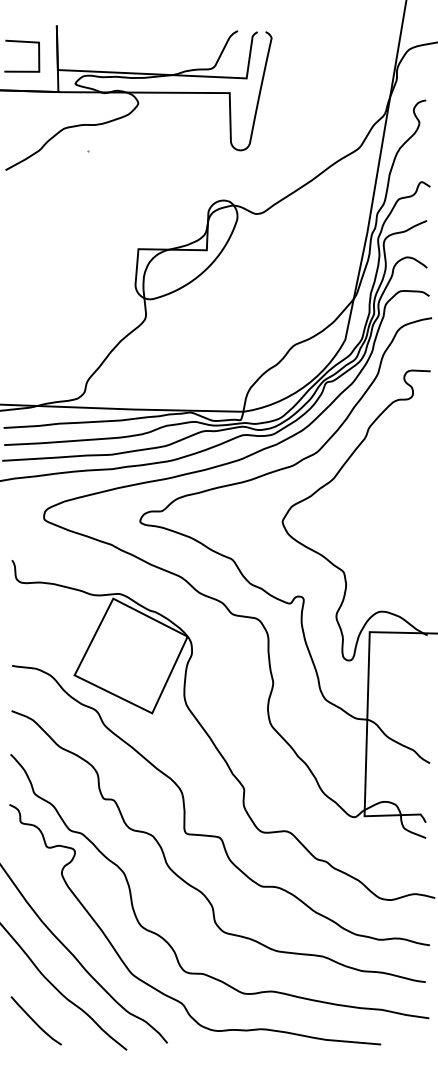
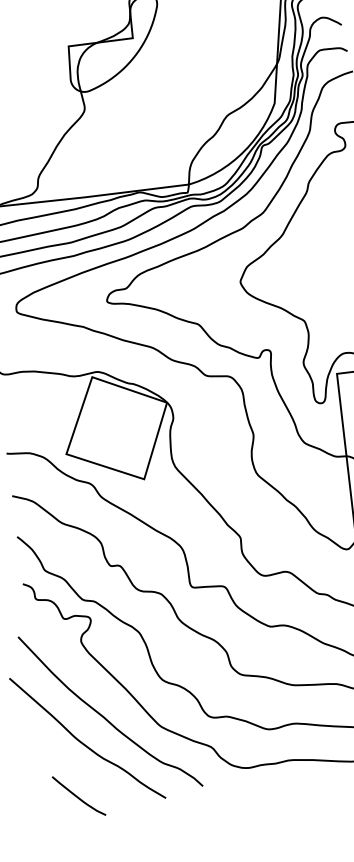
curve: (34, 1020) -> (77, 795), moved

